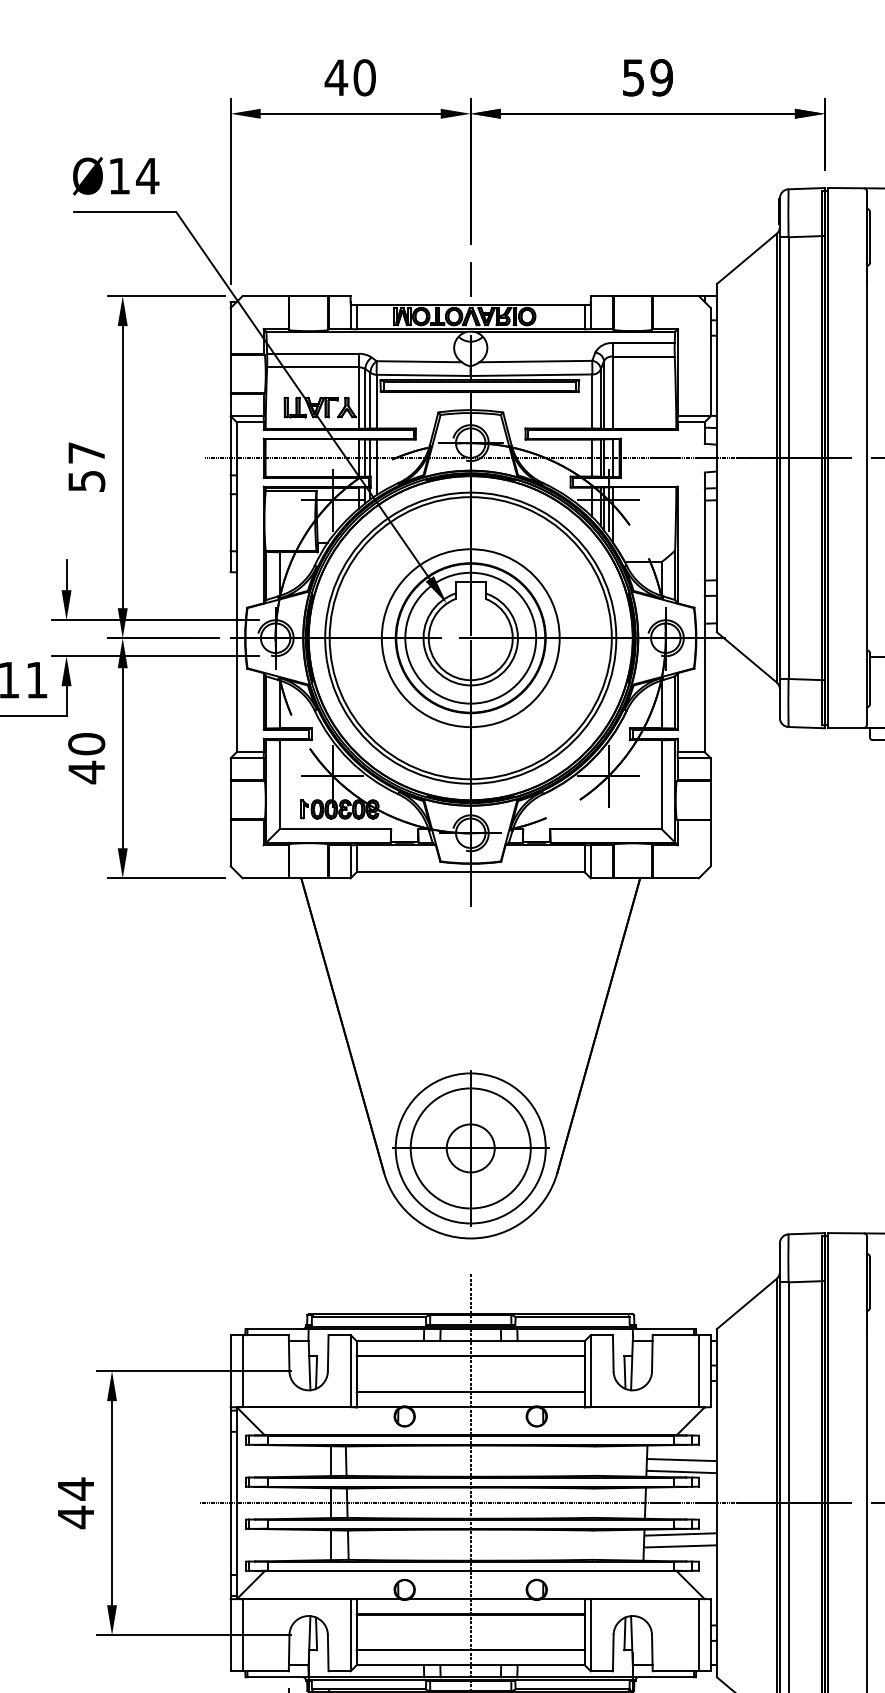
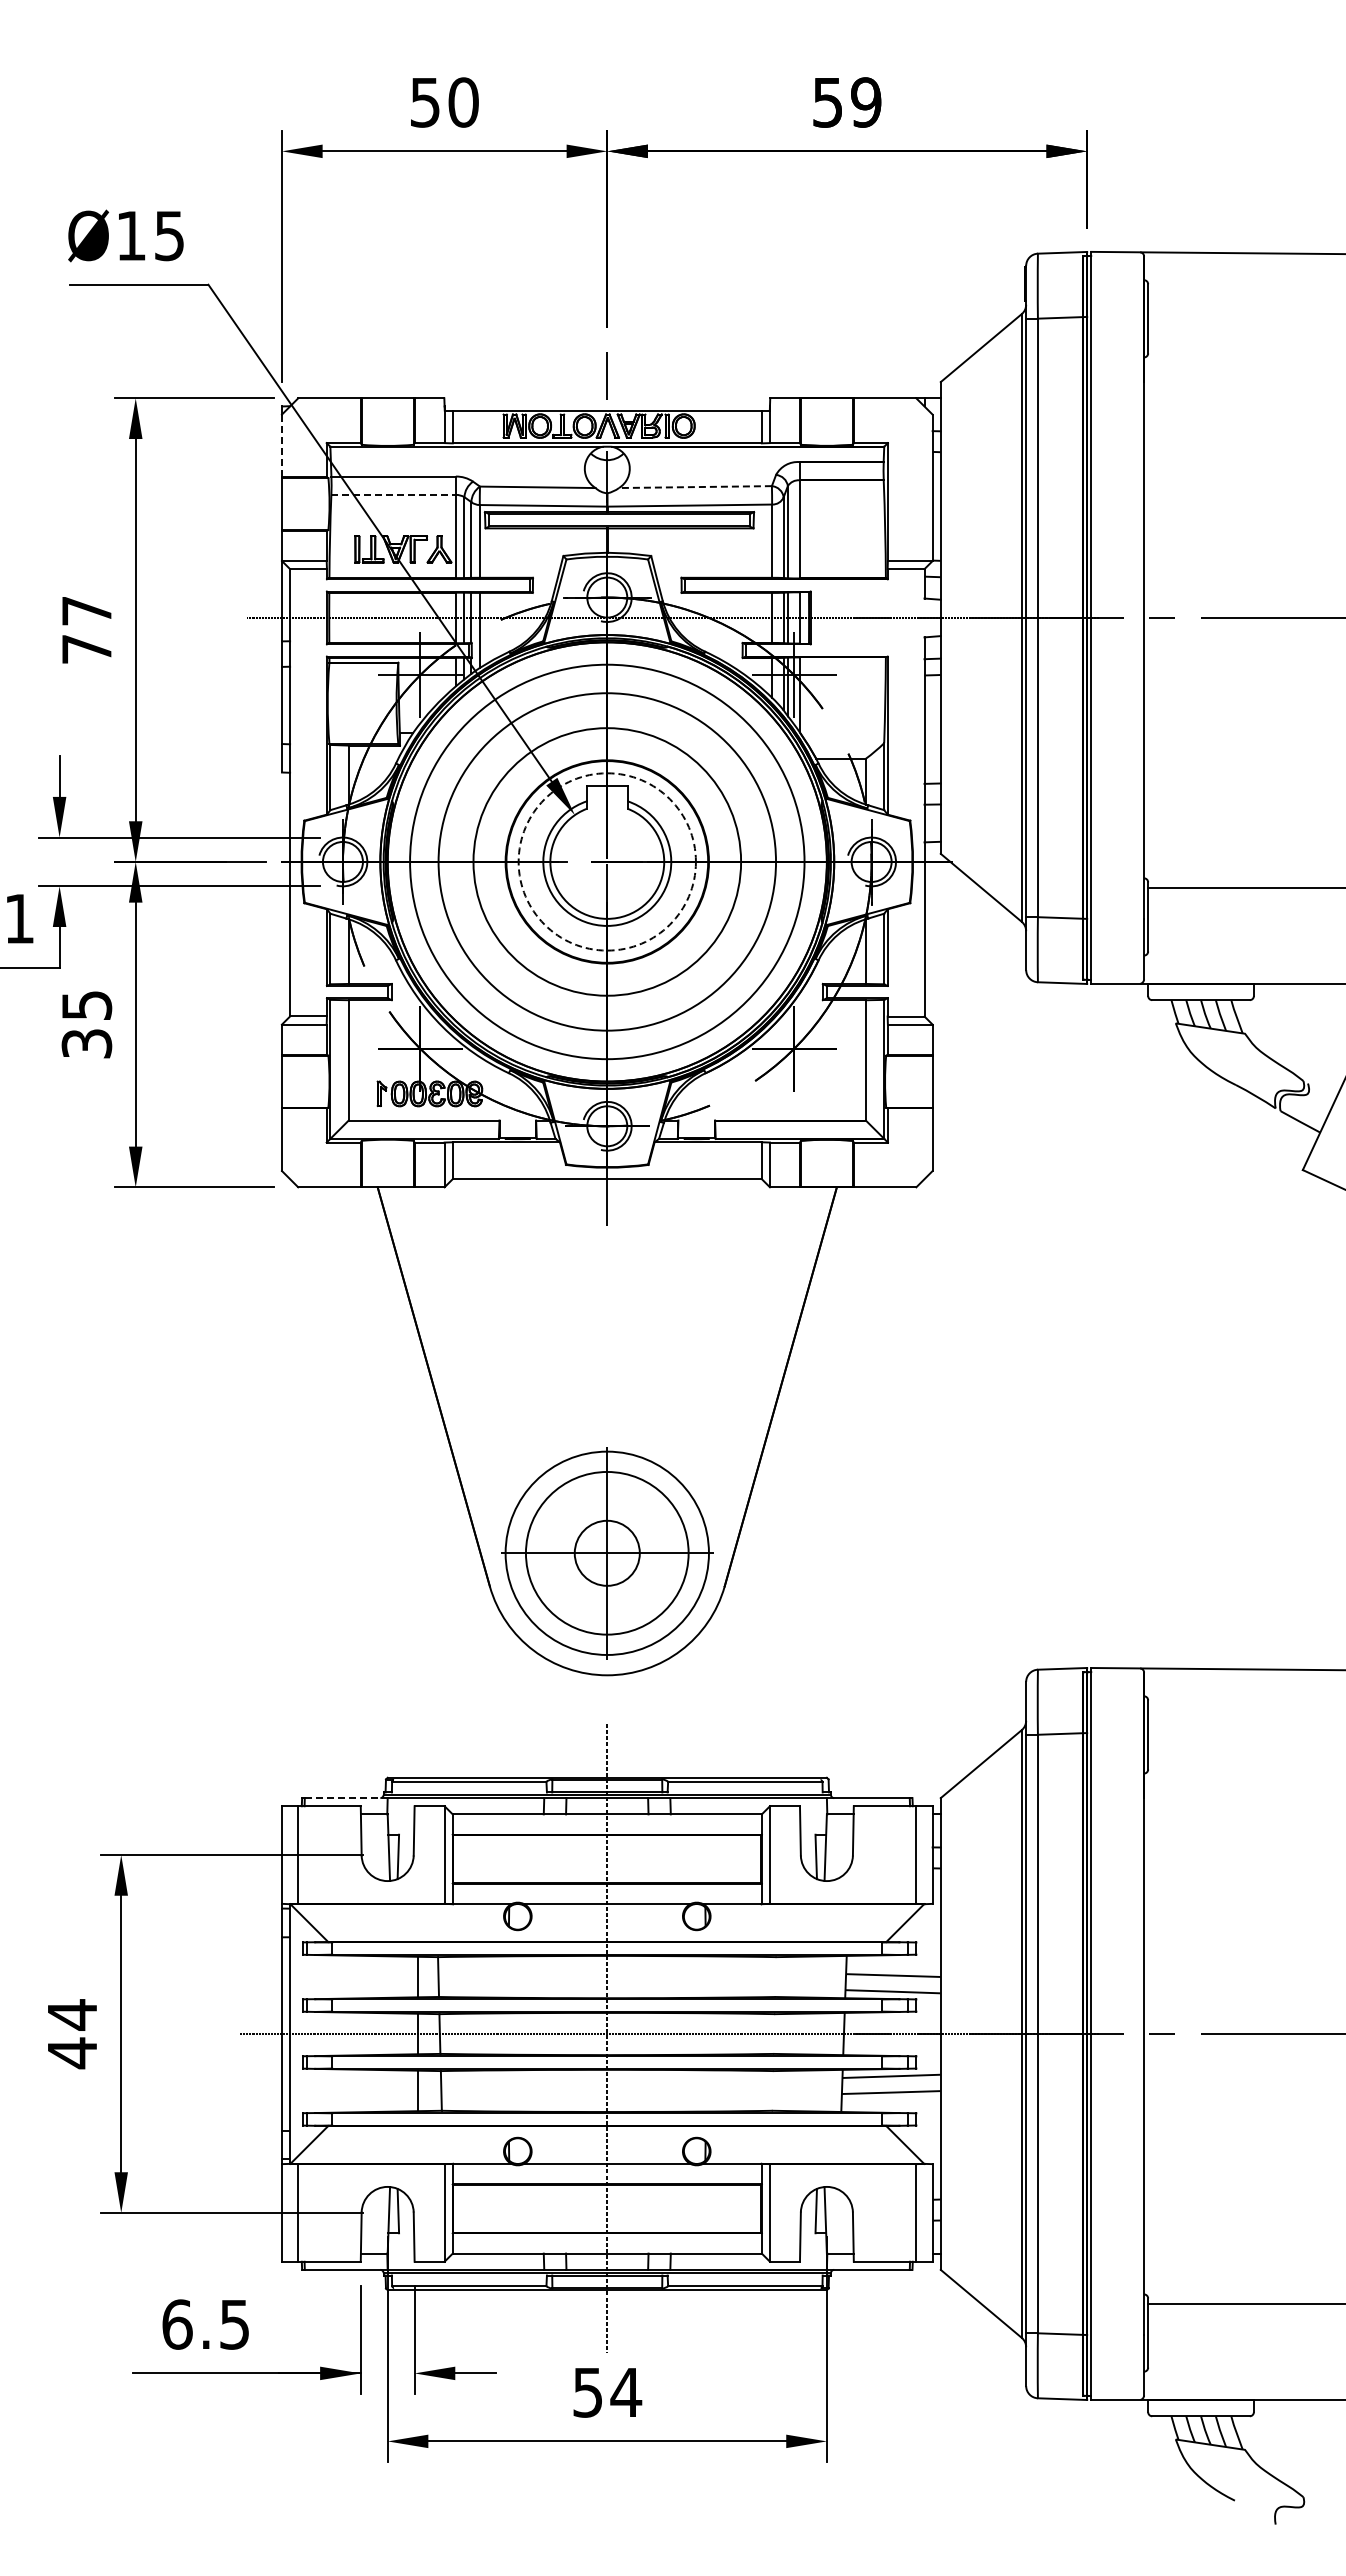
text: (336, 77) -> (425, 102), 40 -> 50
text: (147, 176) -> (169, 236), Ø14 -> Ø15
line: (230, 331) -> (281, 446), solid -> dashed
line: (535, 361) -> (694, 487), solid -> dashed
line: (313, 367) -> (394, 494), solid -> dashed
text: (87, 481) -> (87, 649), 57 -> 77
circle: (470, 637) -> (606, 861), size x1.4
circle: (470, 637) -> (606, 861), solid -> dashed
circle: (470, 637) -> (607, 861), size x0.7
text: (86, 758) -> (86, 1024), 40 -> 35
line: (278, 1329) -> (346, 1798), solid -> dashed

